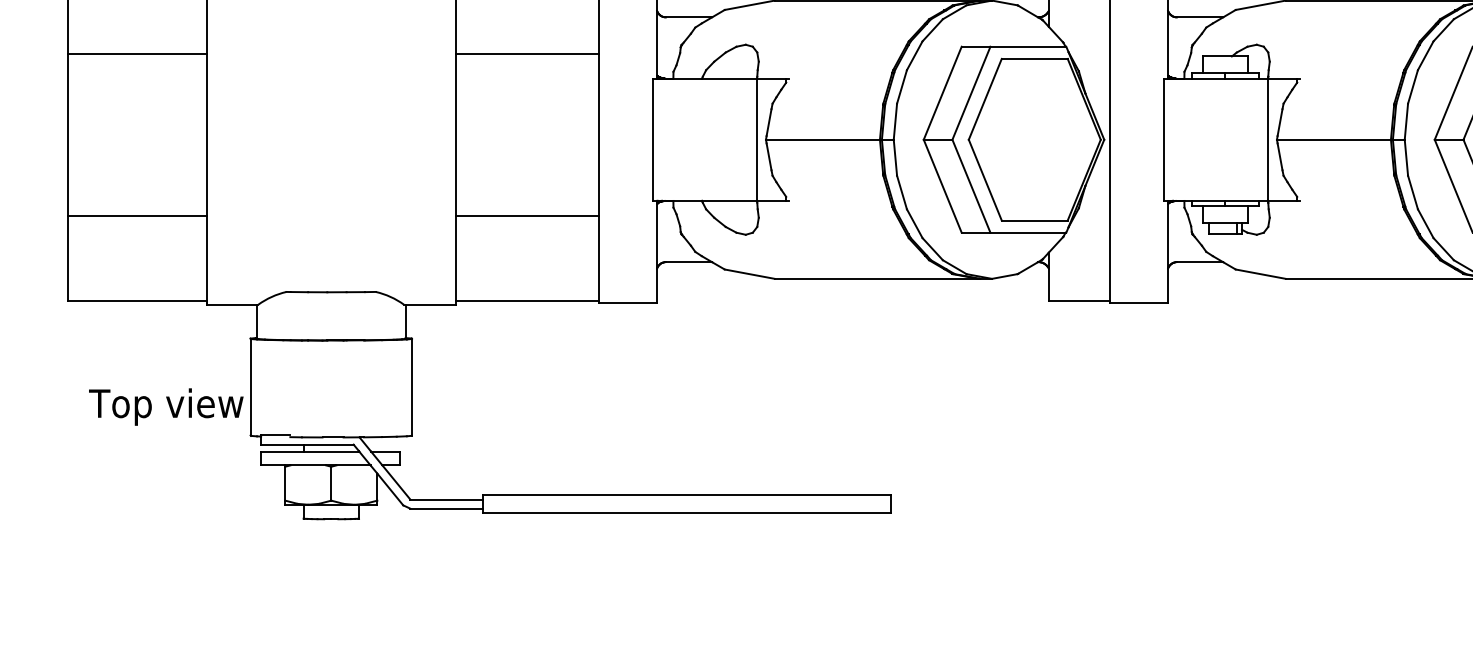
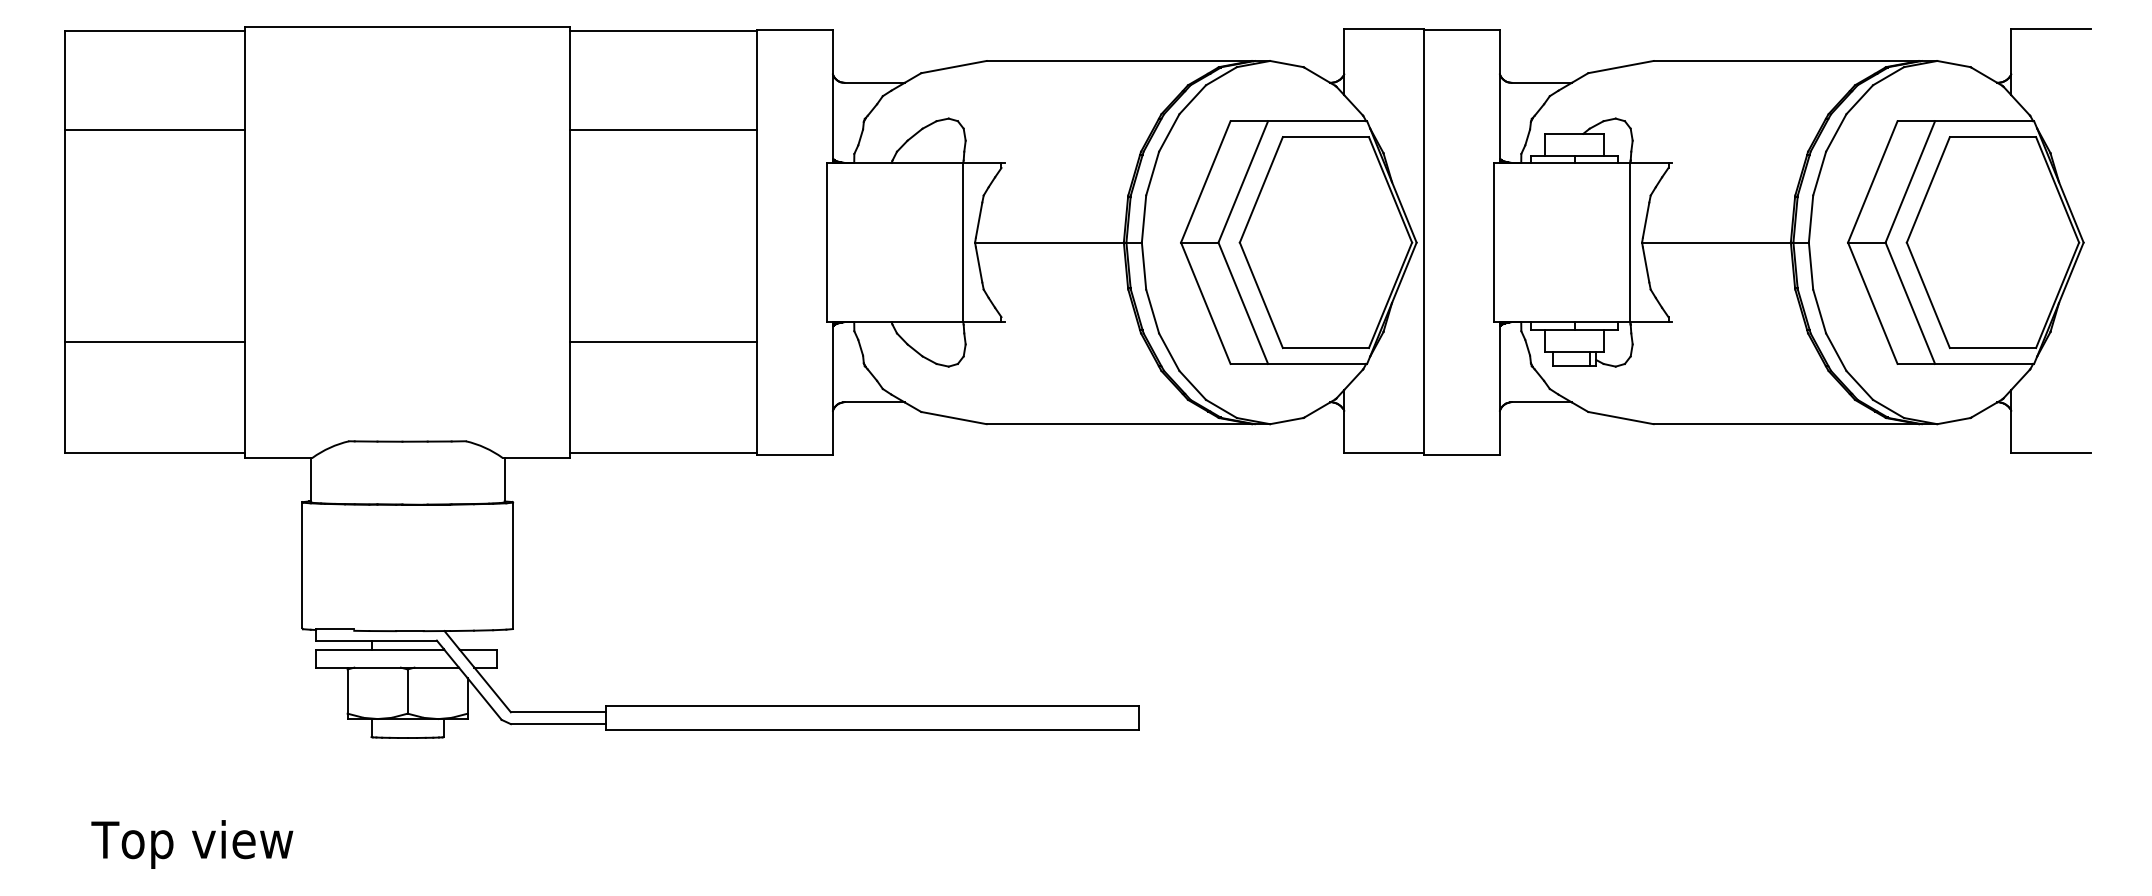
text: (166, 407) -> (192, 844), moved

